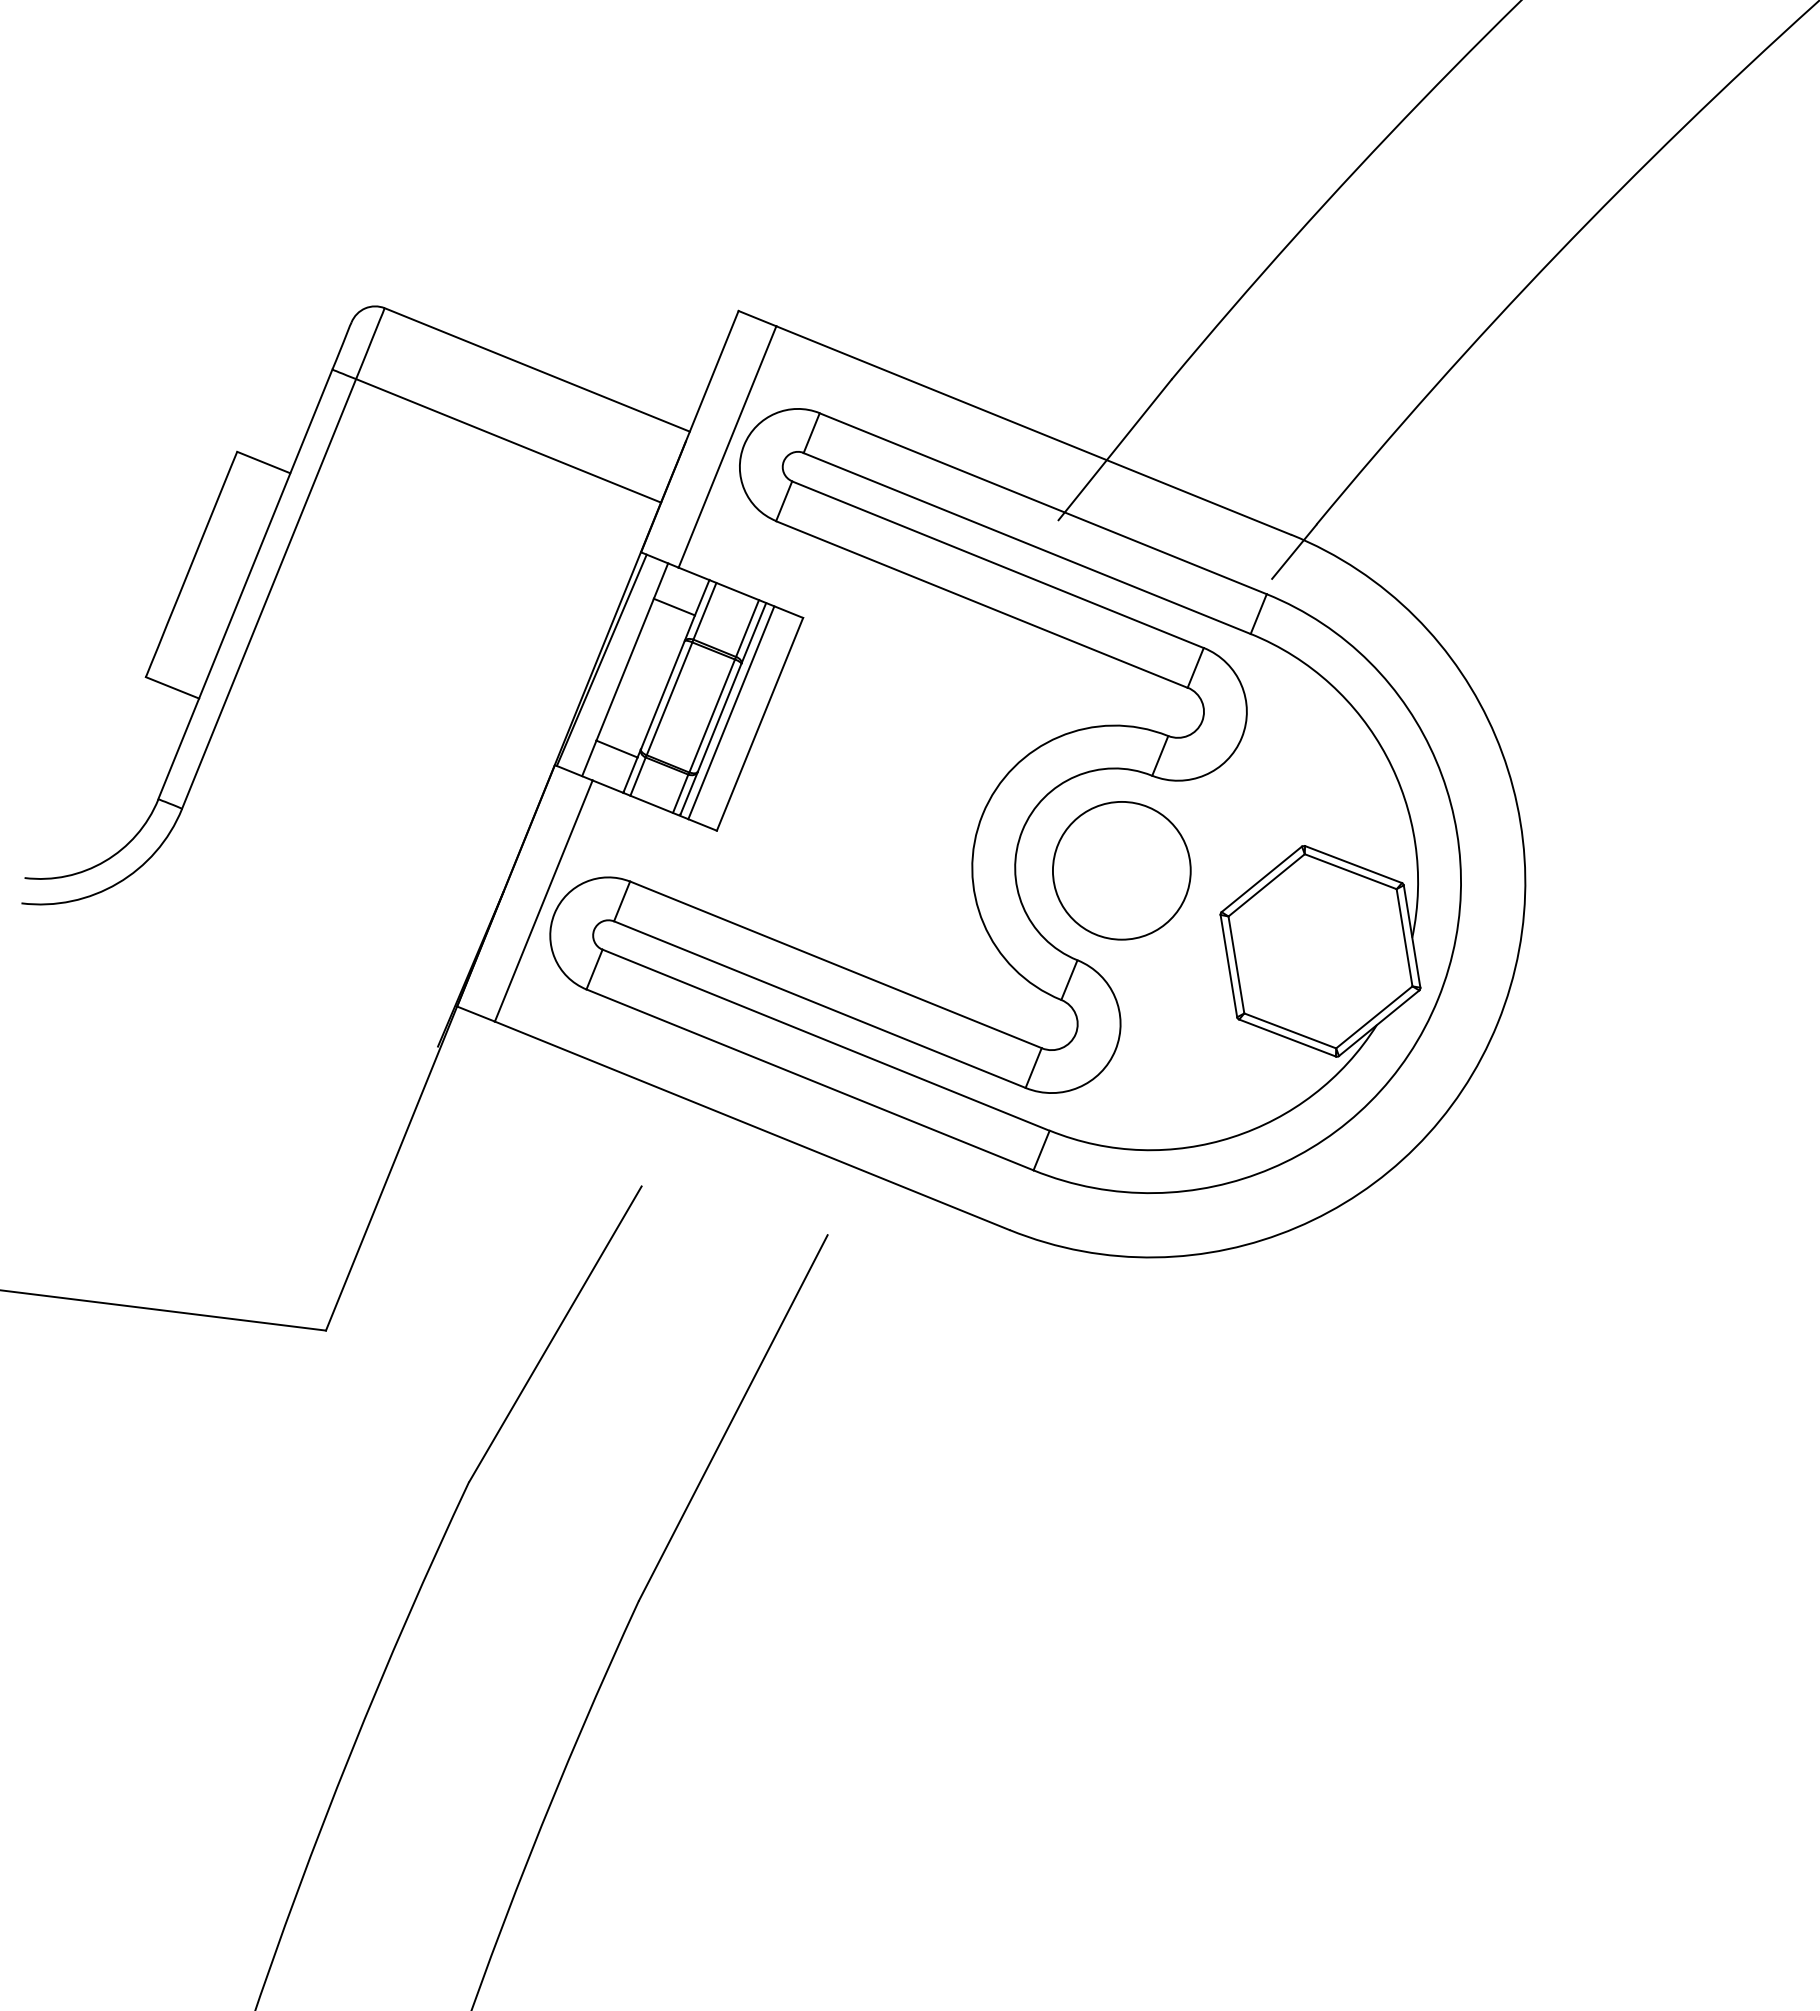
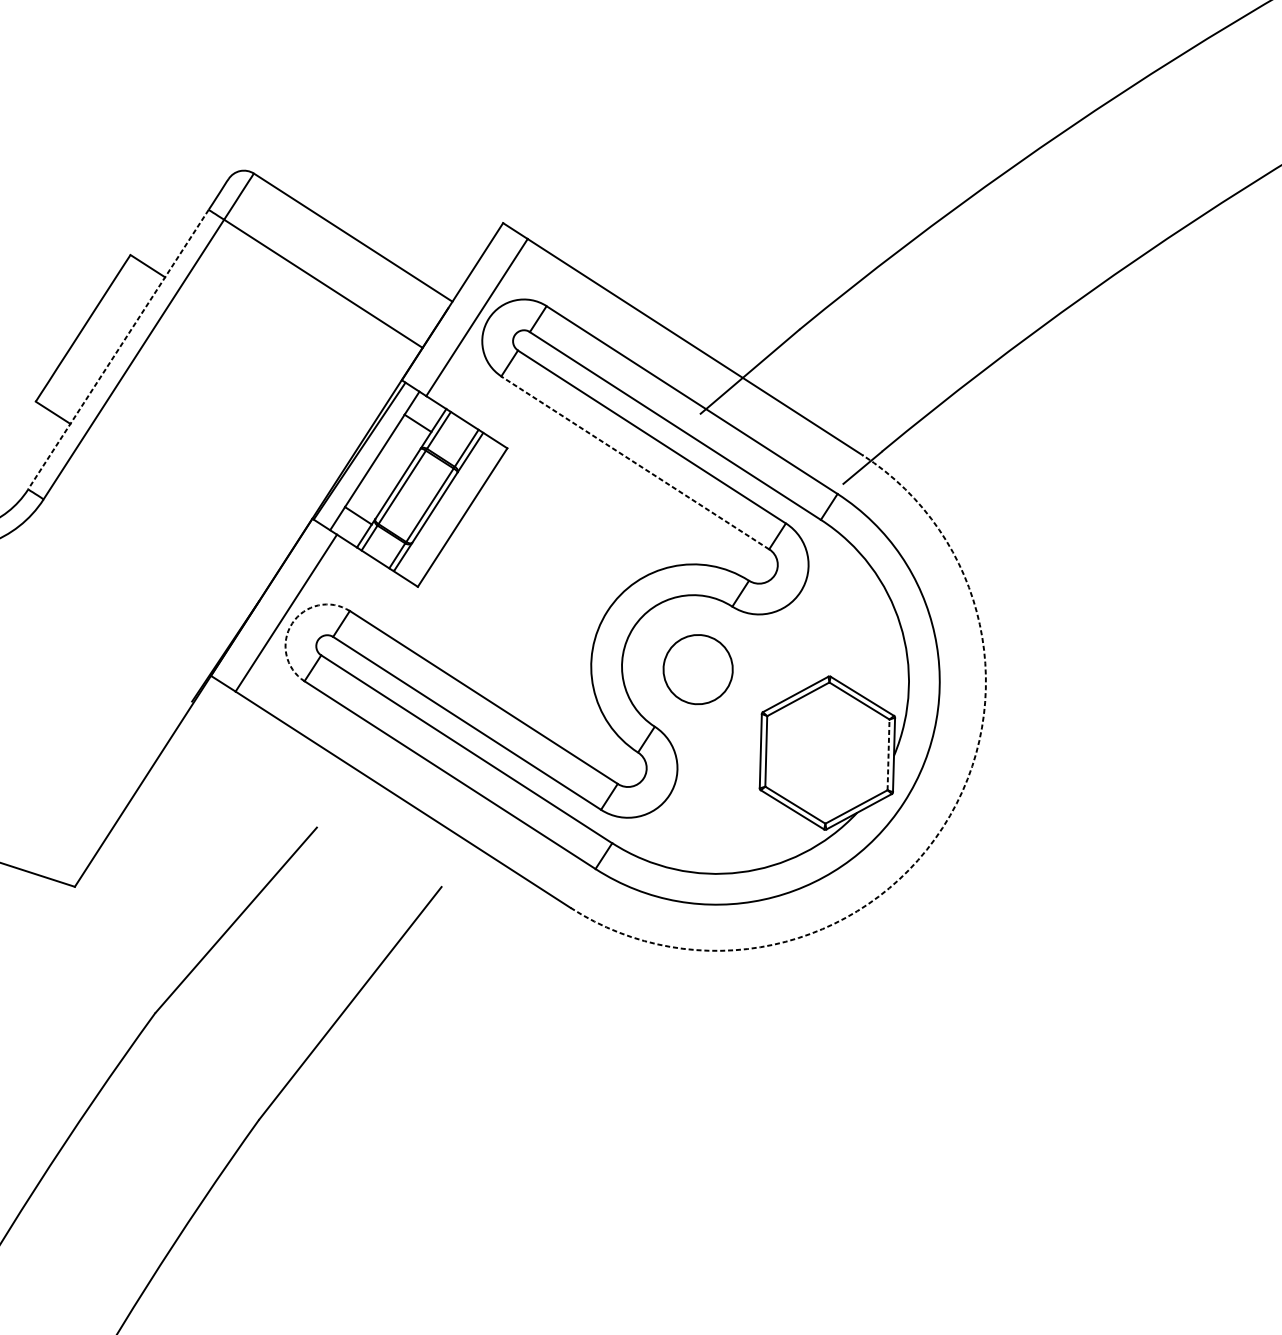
line: (245, 584) -> (118, 349), solid -> dashed
line: (981, 604) -> (634, 462), solid -> dashed
line: (731, 712) -> (444, 505), removed
circle: (1121, 870) -> (697, 669), size x0.7
arc: (554, 913) -> (292, 623), solid -> dashed
line: (1404, 937) -> (888, 754), solid -> dashed
arc: (1497, 1023) -> (942, 827), solid -> dashed

